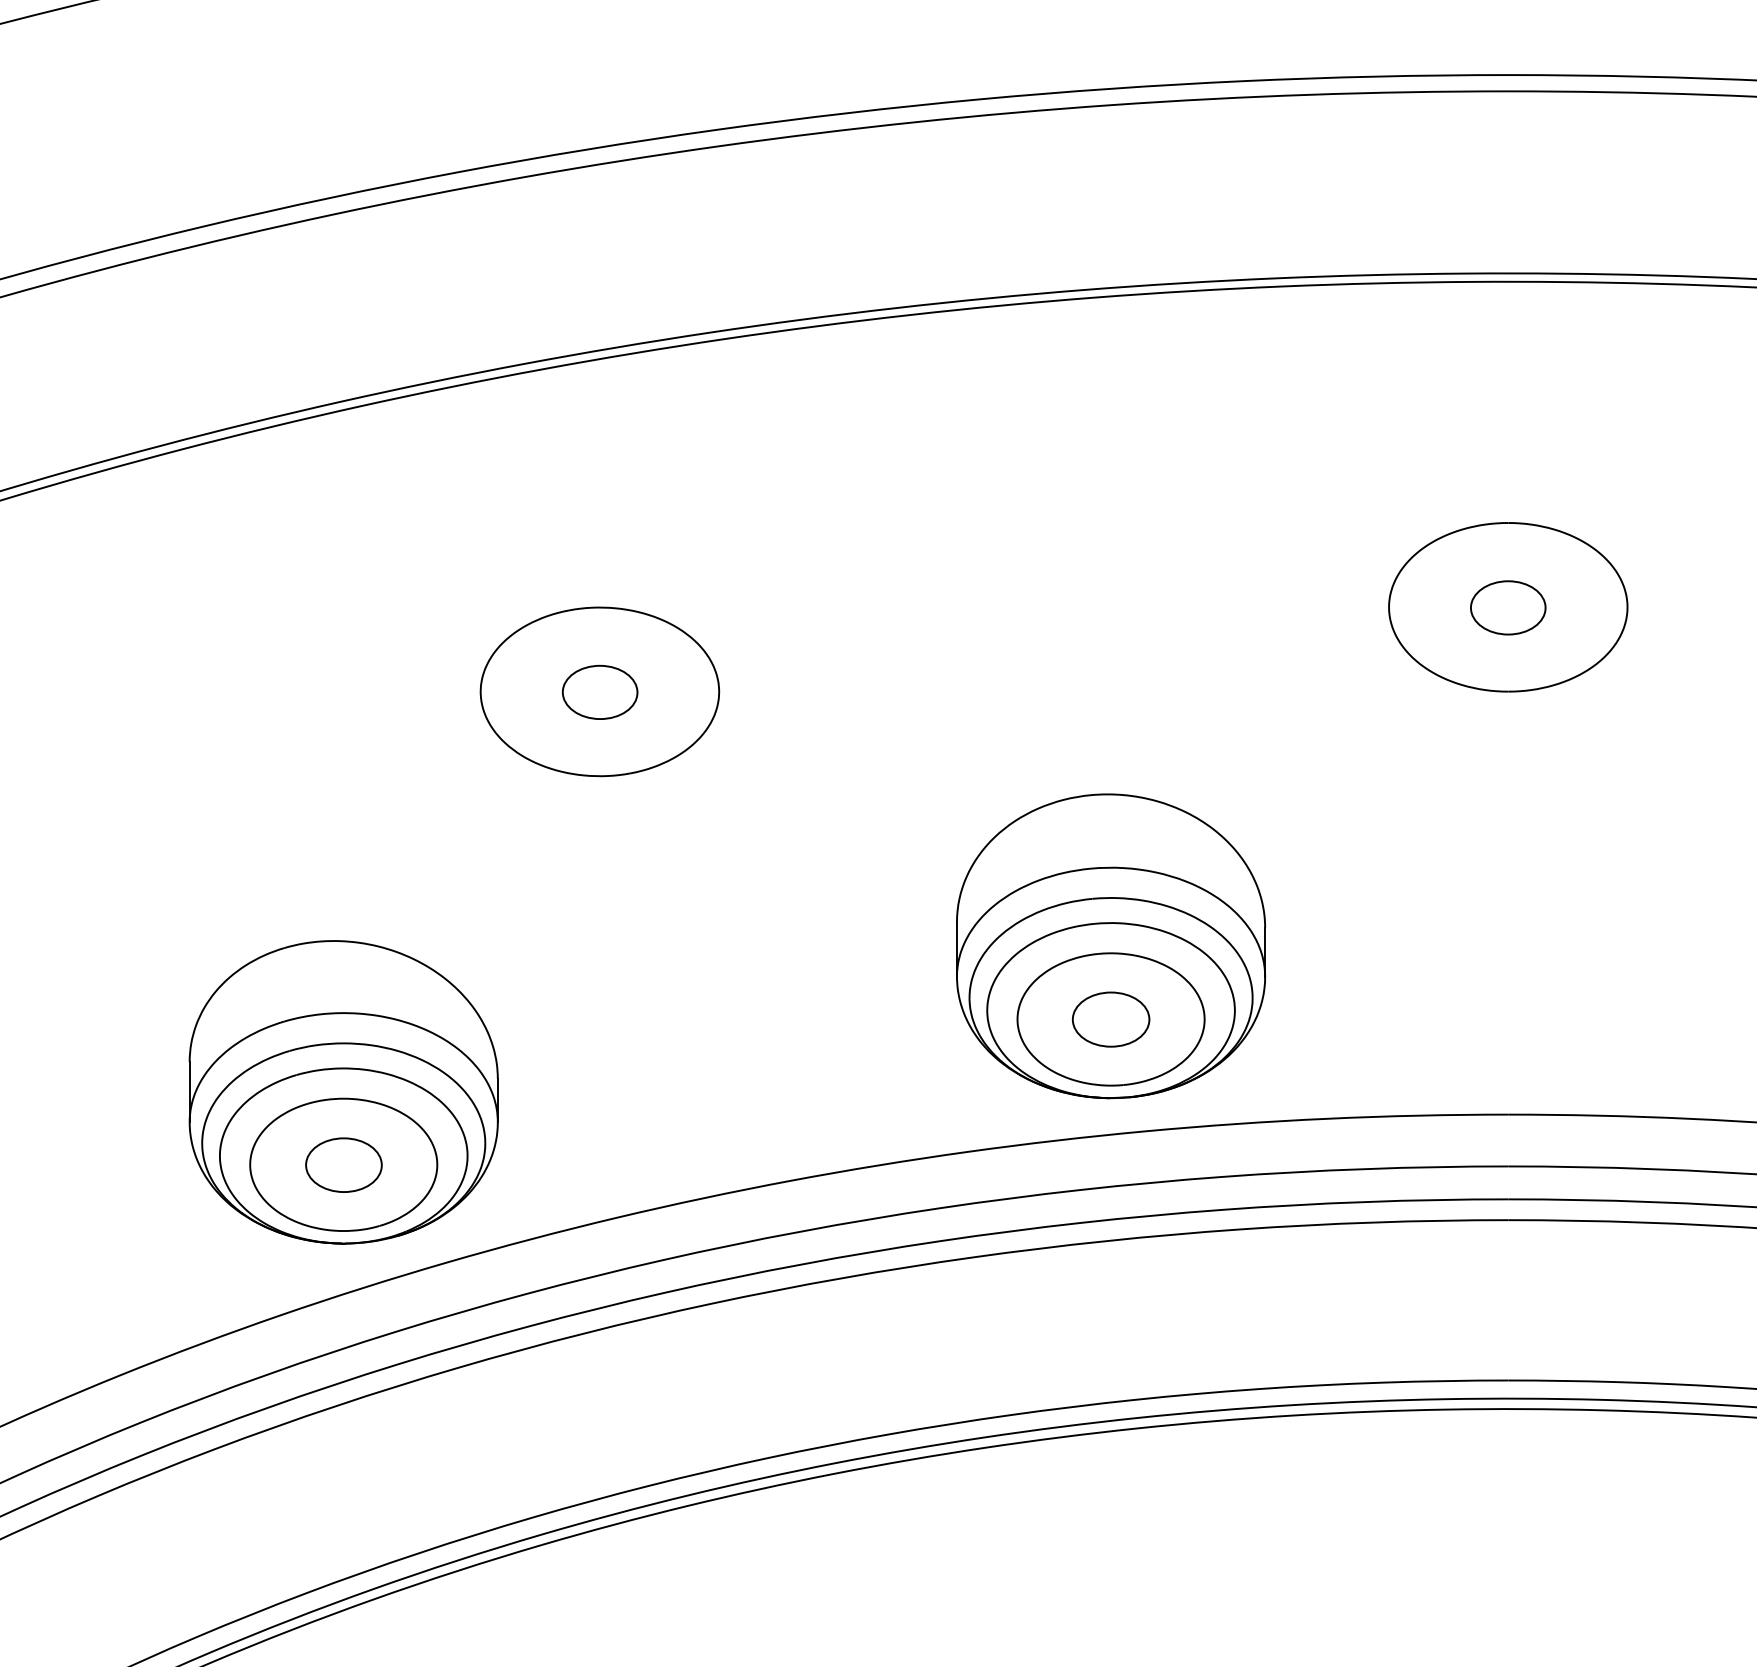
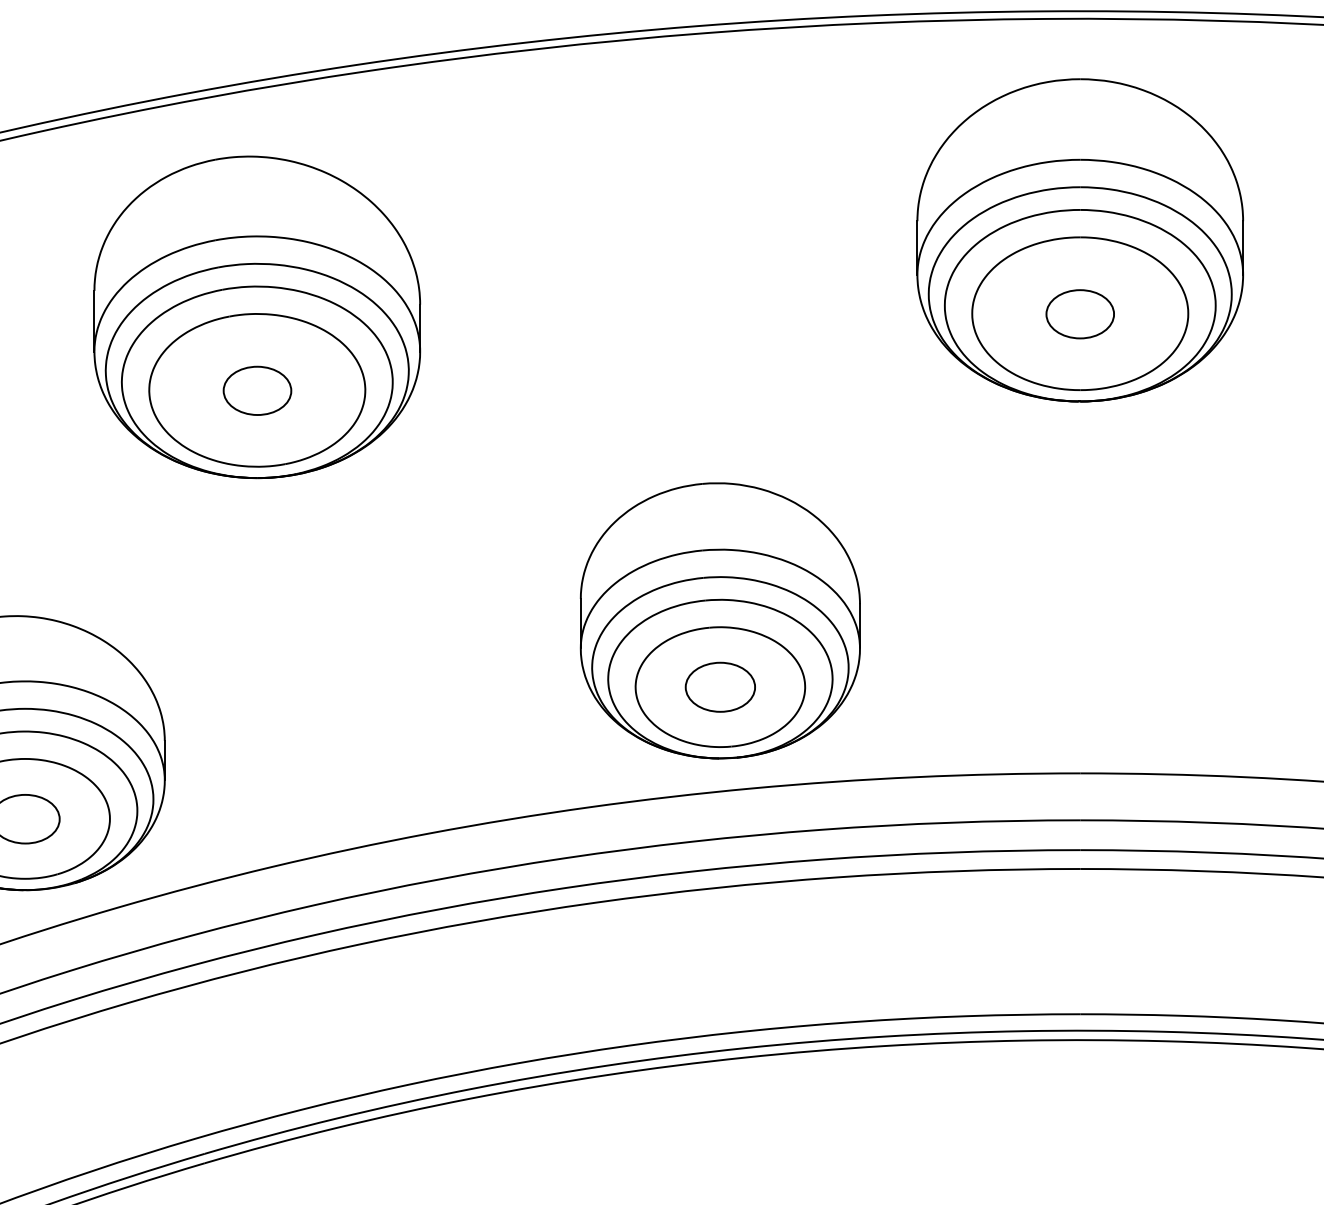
part: (1507, 526) -> (1079, 240), added
part: (599, 610) -> (256, 316), added

